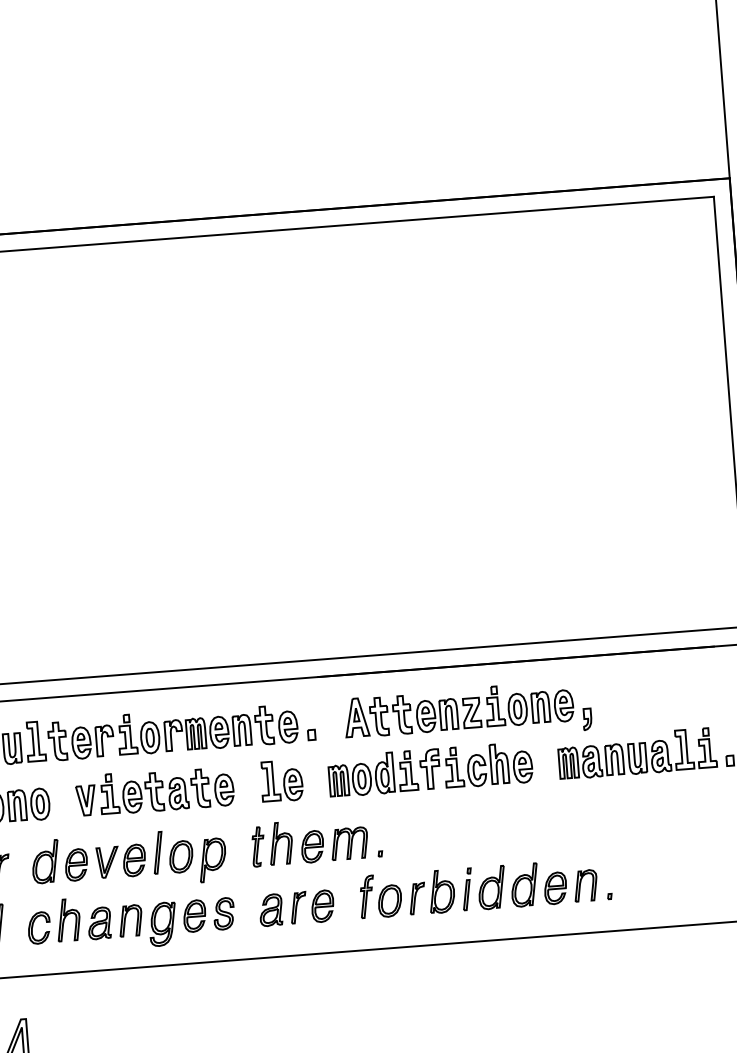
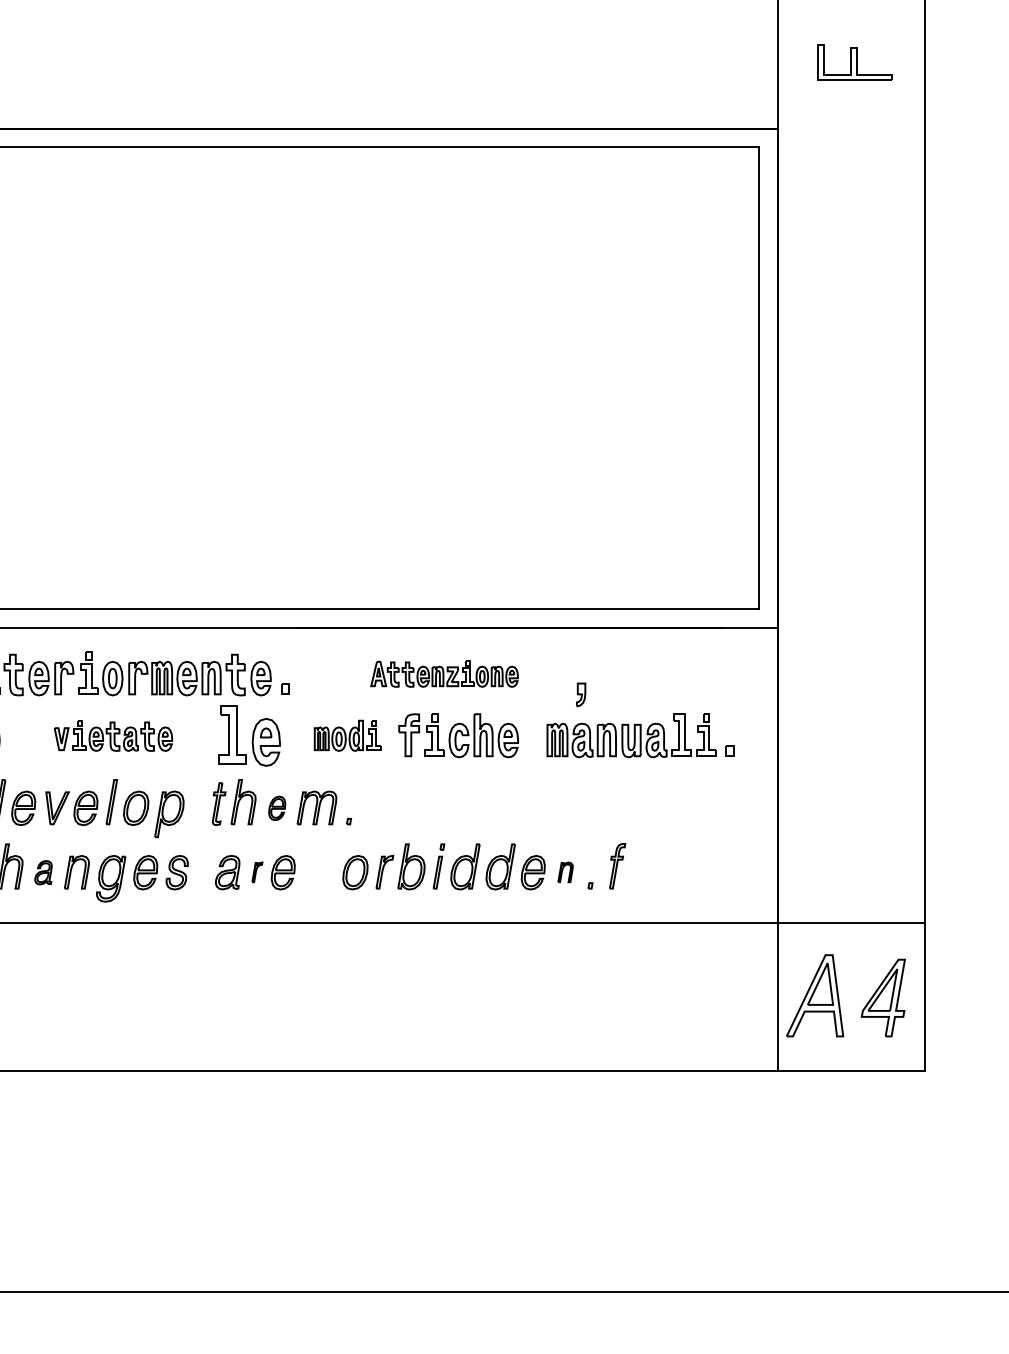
part: (458, 709) -> (444, 673), size x0.6
part: (372, 773) -> (347, 735), size x0.7
part: (281, 780) -> (249, 735), size x1.4
part: (154, 790) -> (113, 735), size x0.7
part: (311, 846) -> (276, 808), size x0.7
part: (585, 885) -> (565, 872), size x0.6
part: (367, 897) -> (617, 866), moved
part: (298, 907) -> (257, 872), size x0.6
part: (99, 923) -> (43, 872), size x0.7

